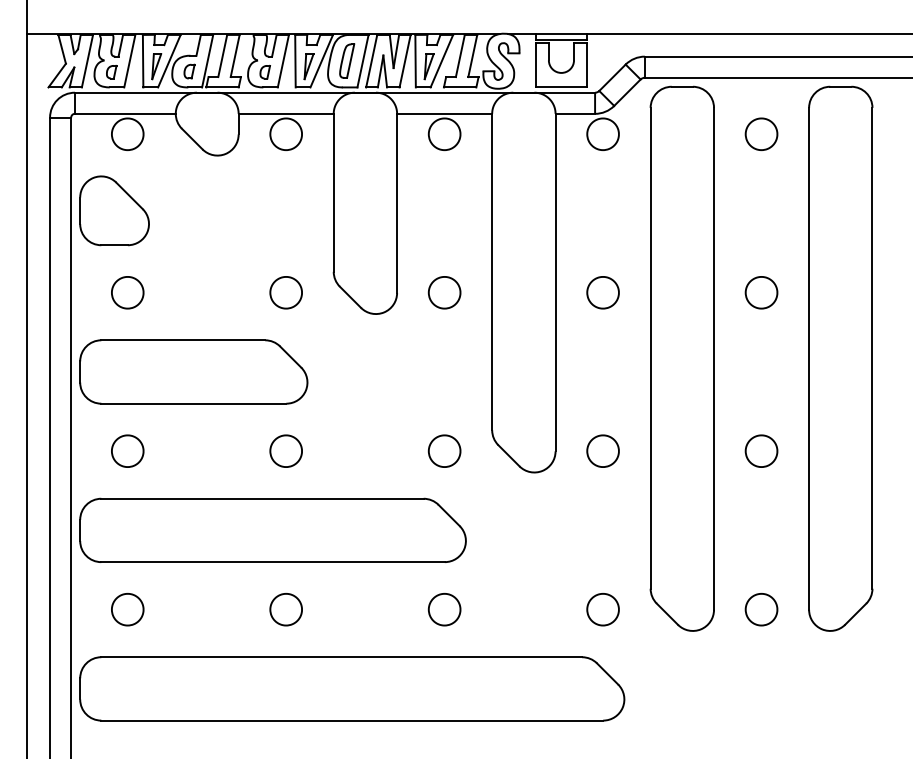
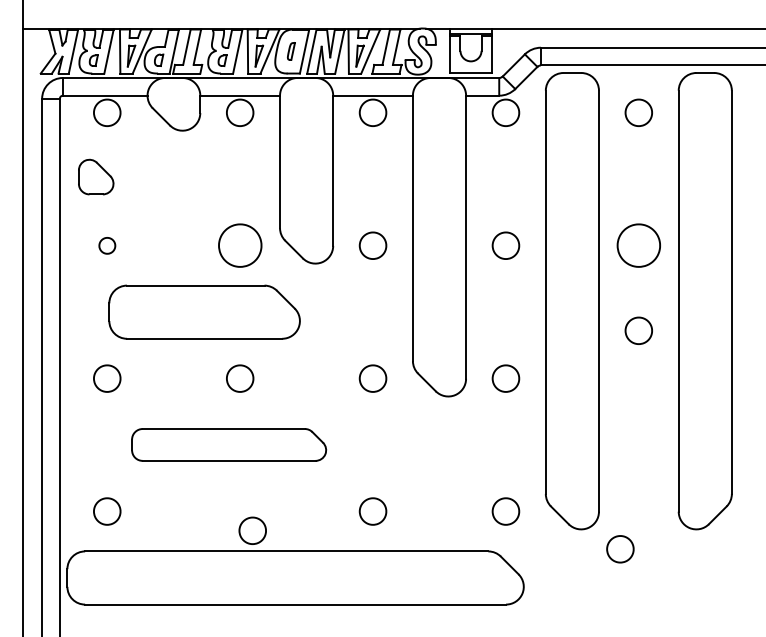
part: (347, 60) -> (291, 50), size x0.6
part: (114, 210) -> (96, 176), size x0.6
part: (127, 292) -> (107, 245), size x0.6
part: (285, 292) -> (239, 245), size x1.6
part: (761, 292) -> (638, 245), size x1.6
part: (193, 371) -> (204, 311), moved
part: (761, 450) -> (638, 330), moved
part: (272, 529) -> (228, 444), size x0.6
part: (285, 609) -> (252, 530), moved
part: (761, 609) -> (620, 549), moved

